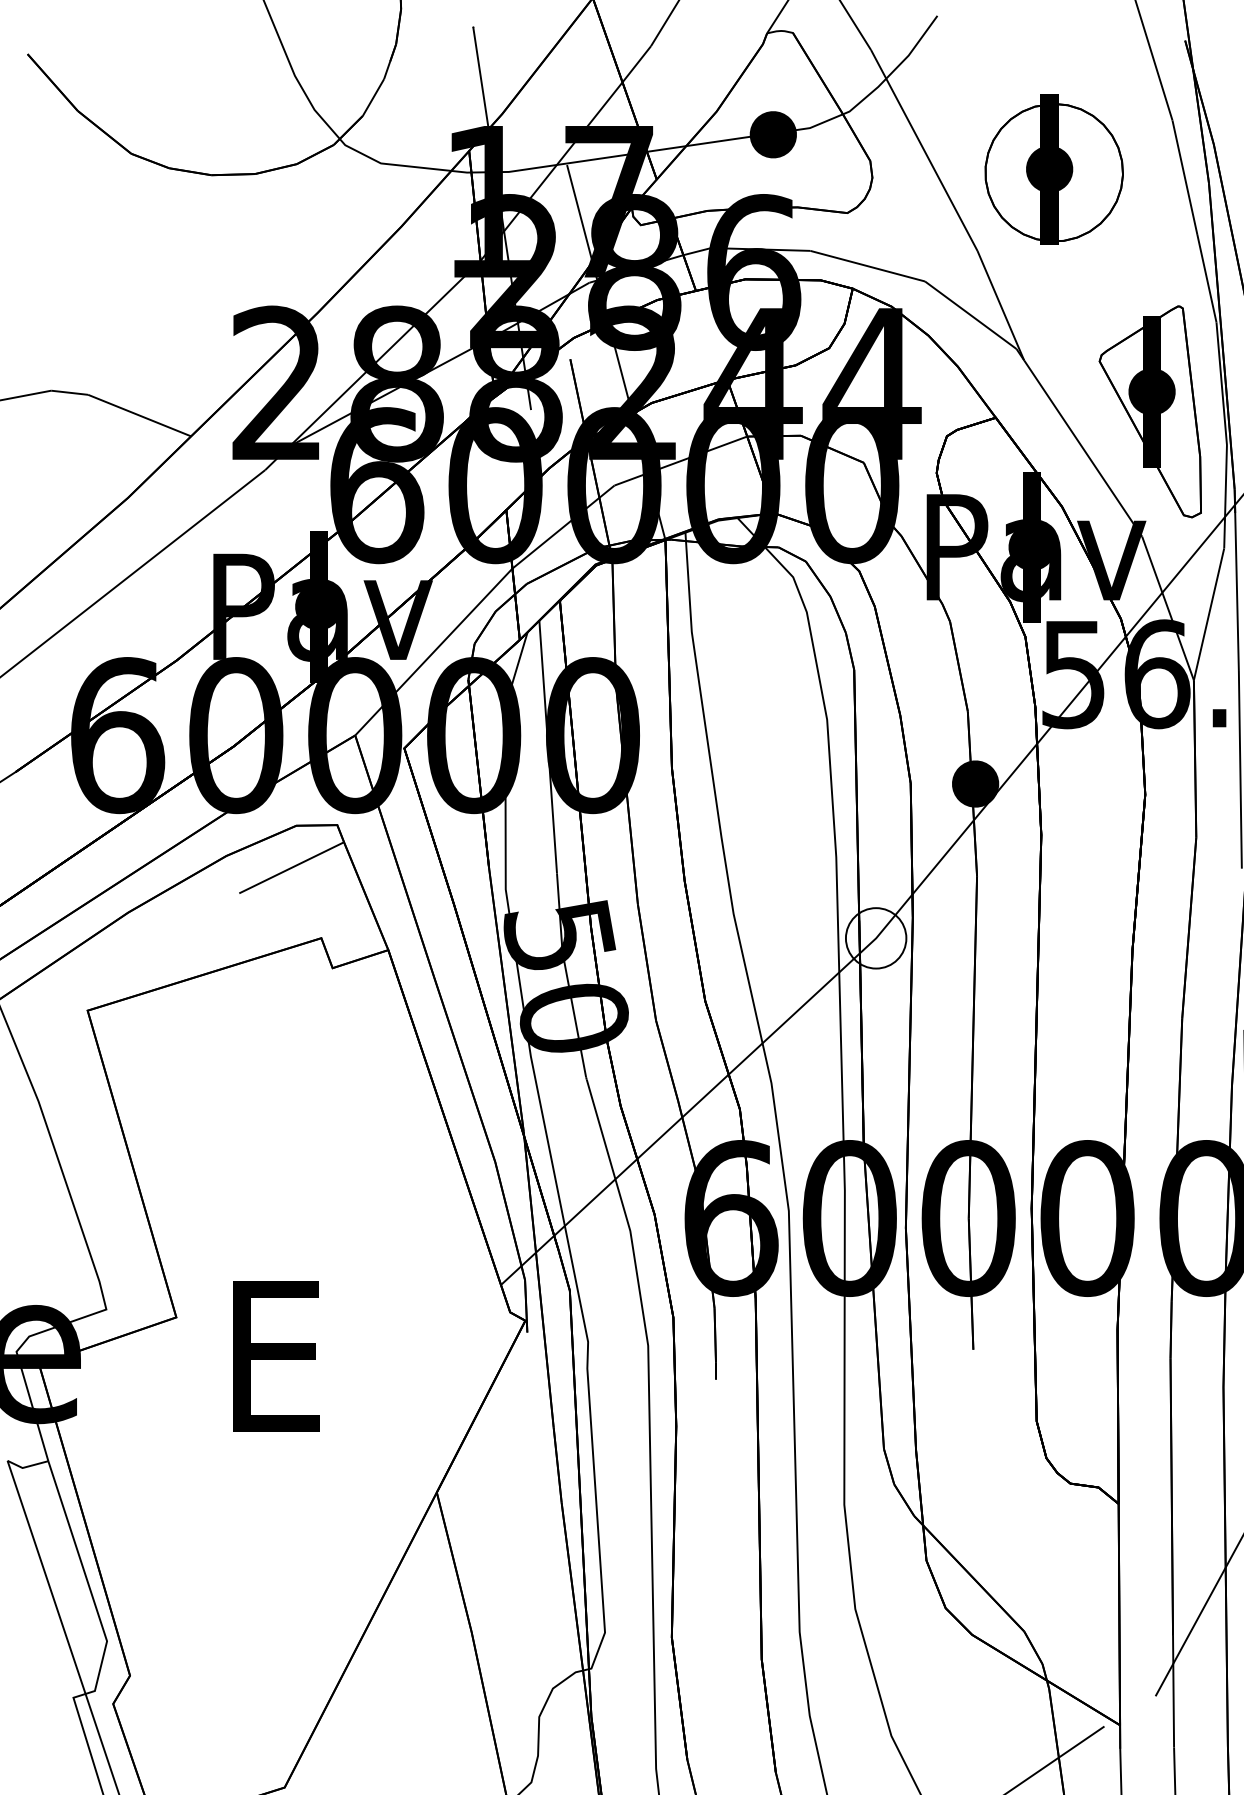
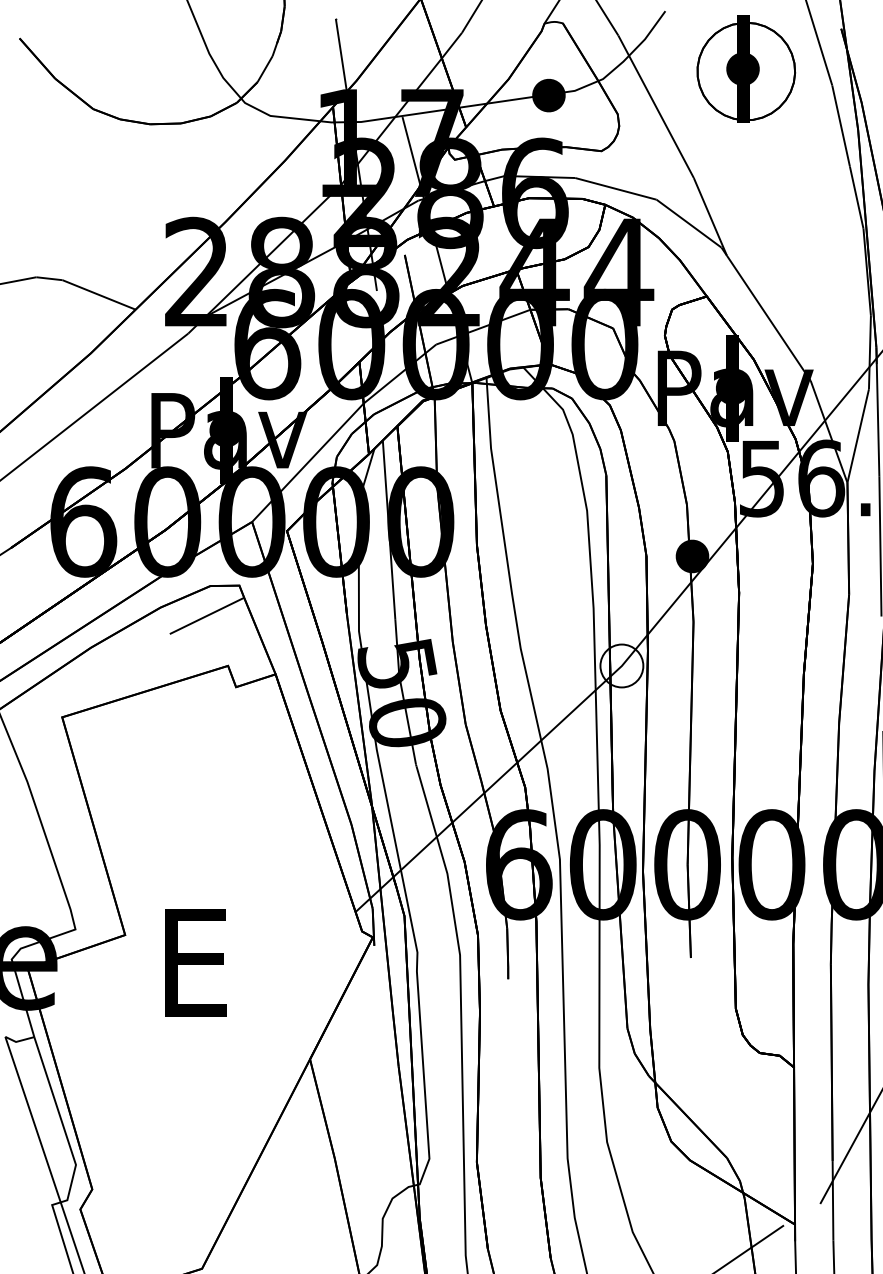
part: (1054, 168) -> (746, 68), moved
part: (1150, 412) -> (816, 292), removed

